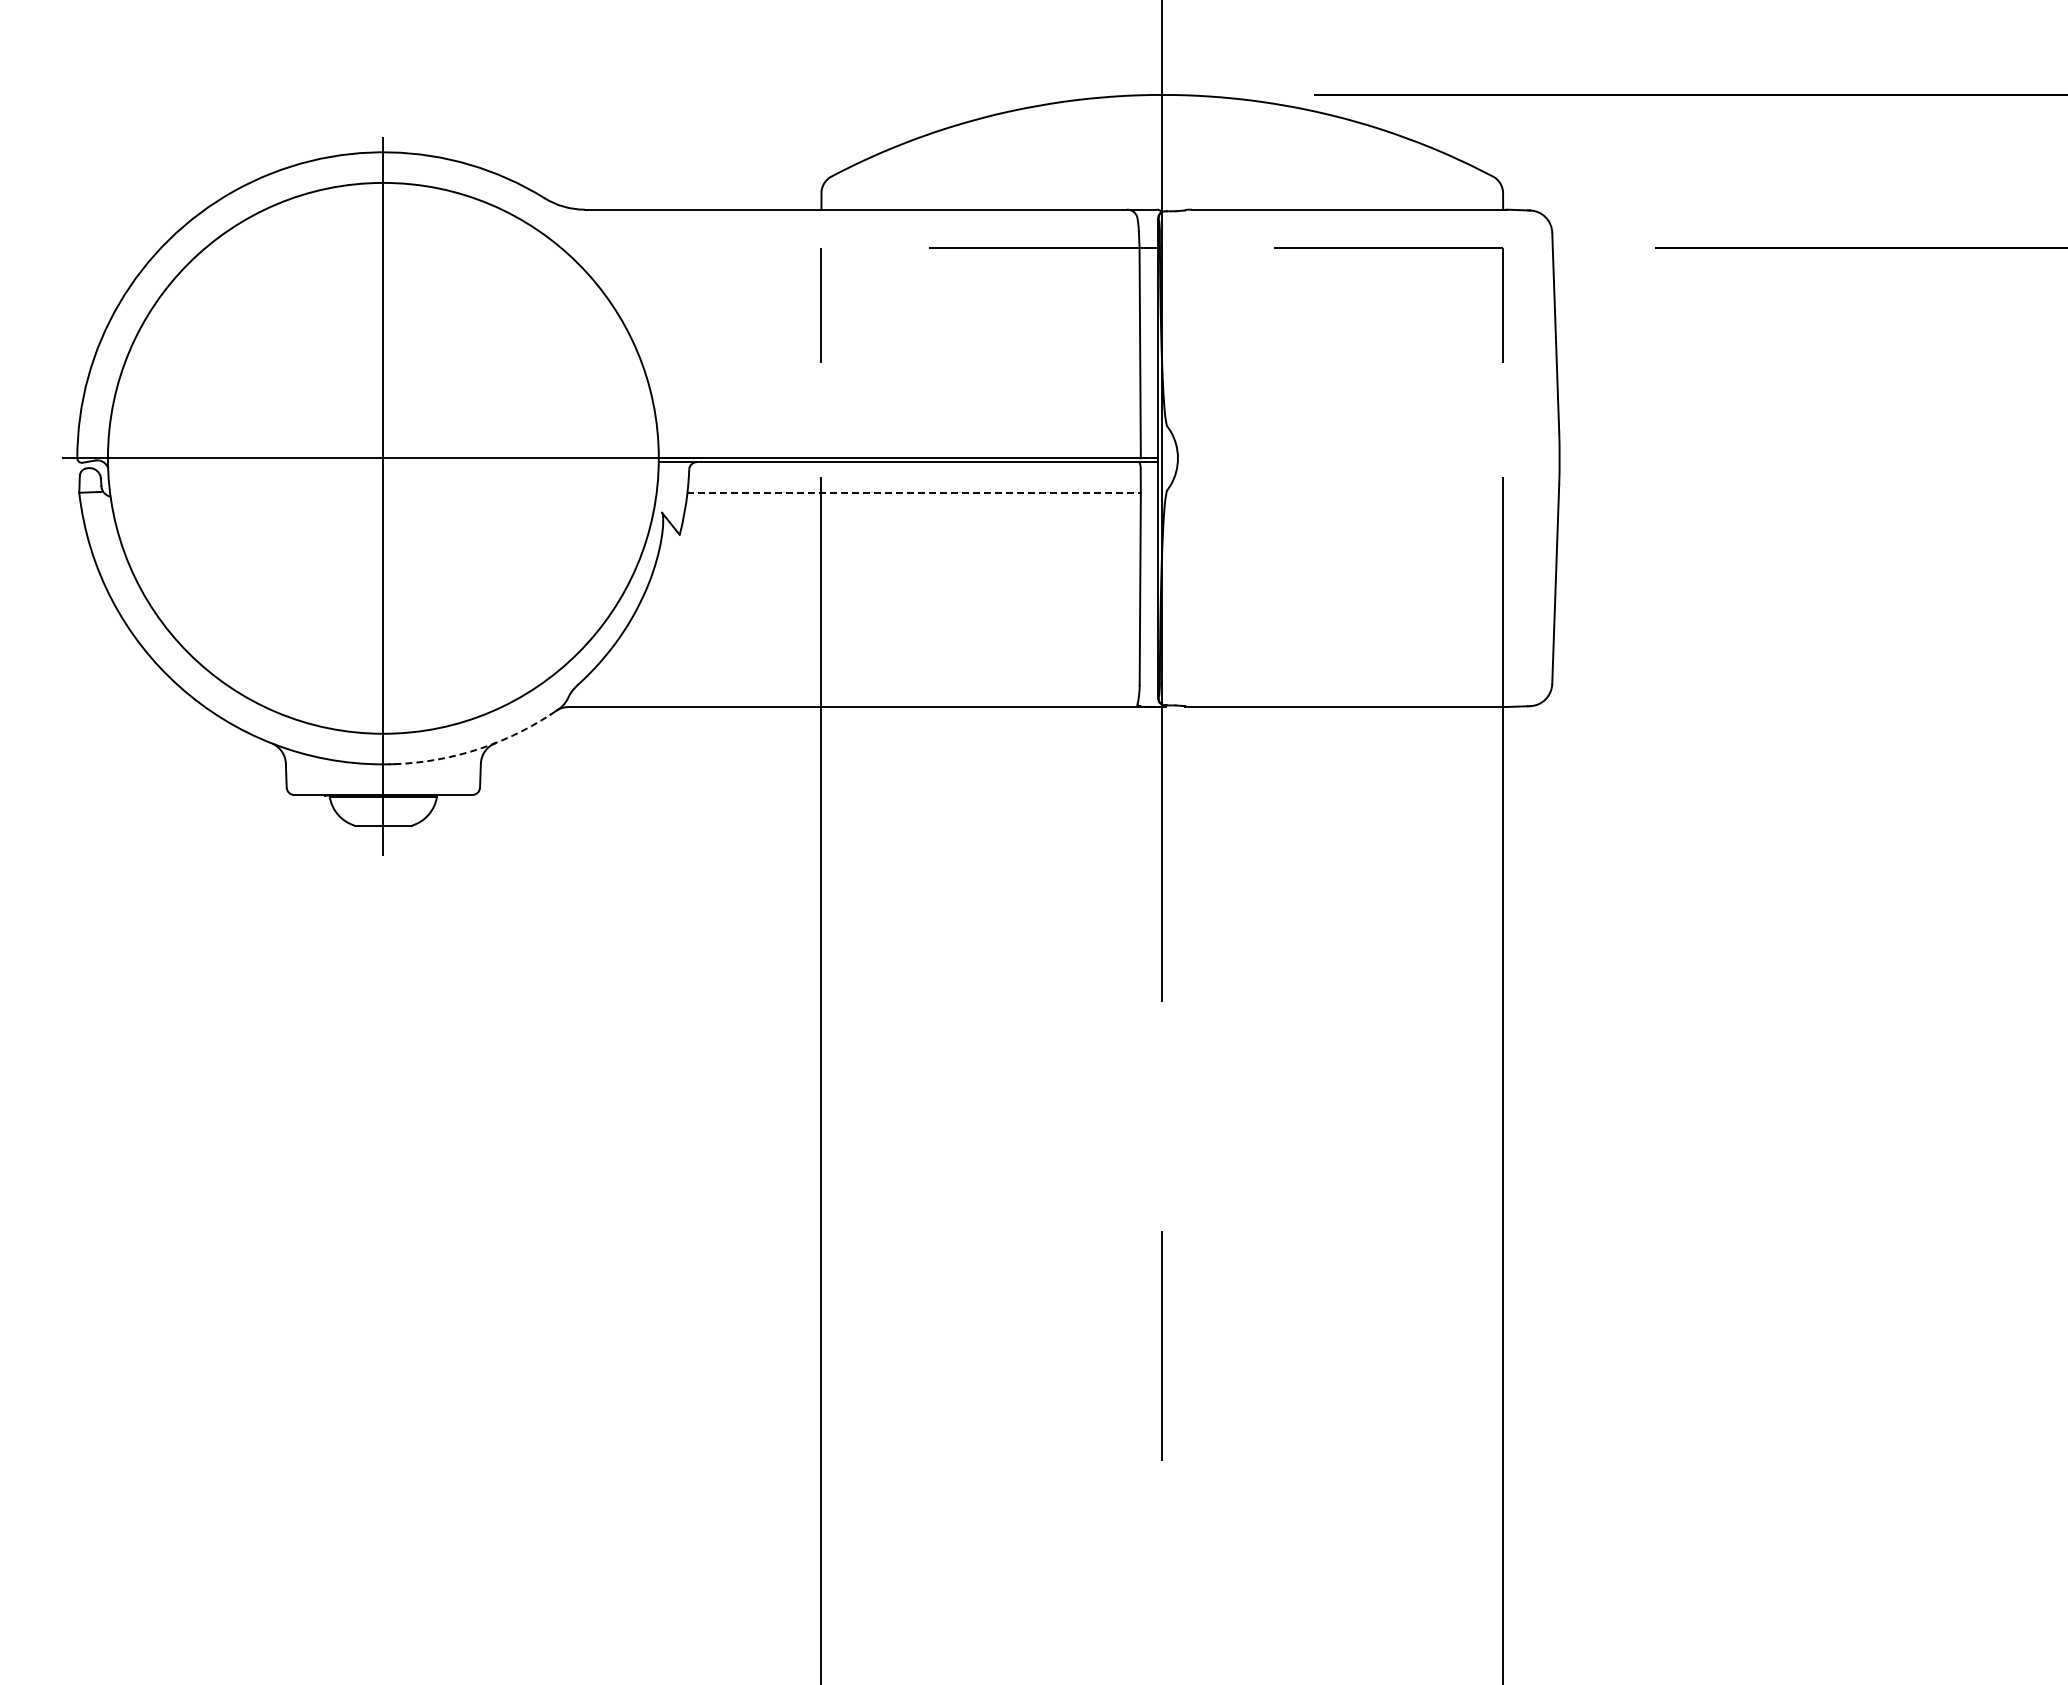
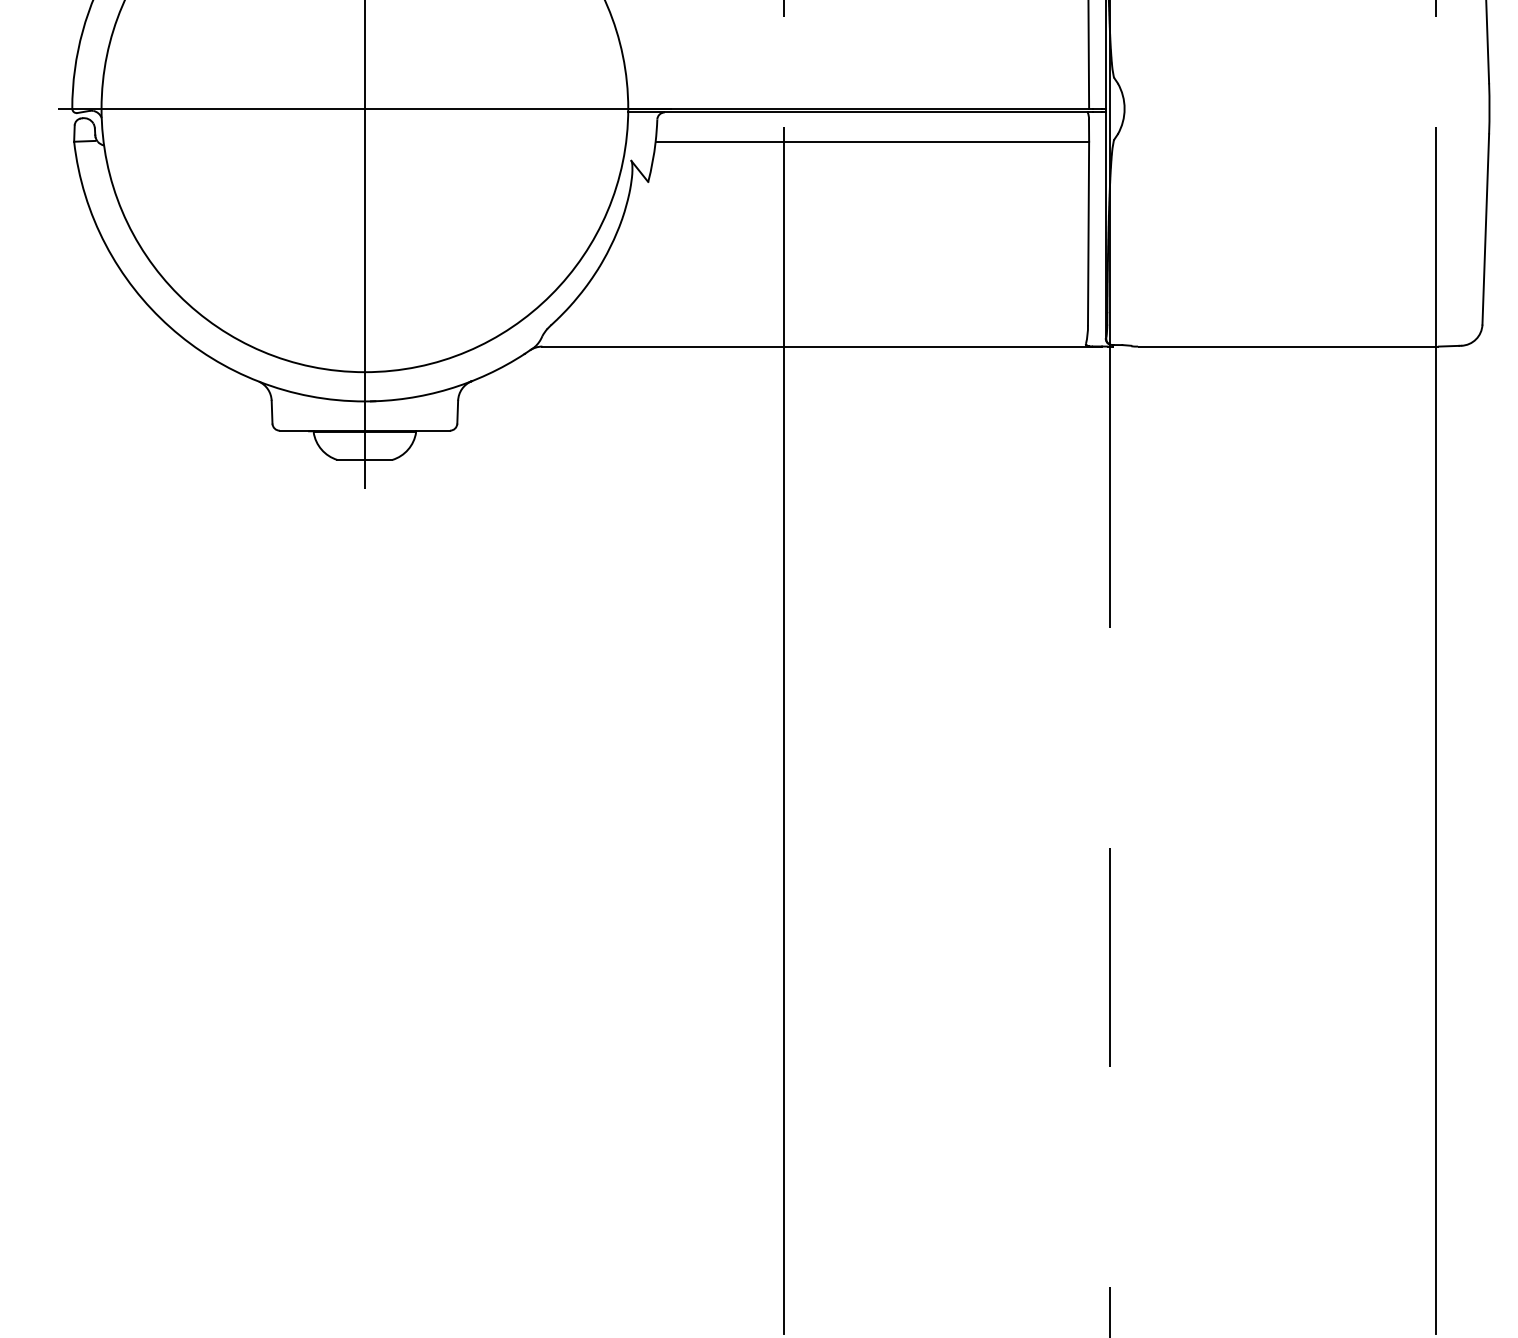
line: (914, 492) -> (872, 141), dashed -> solid
arc: (470, 751) -> (448, 389), dashed -> solid

